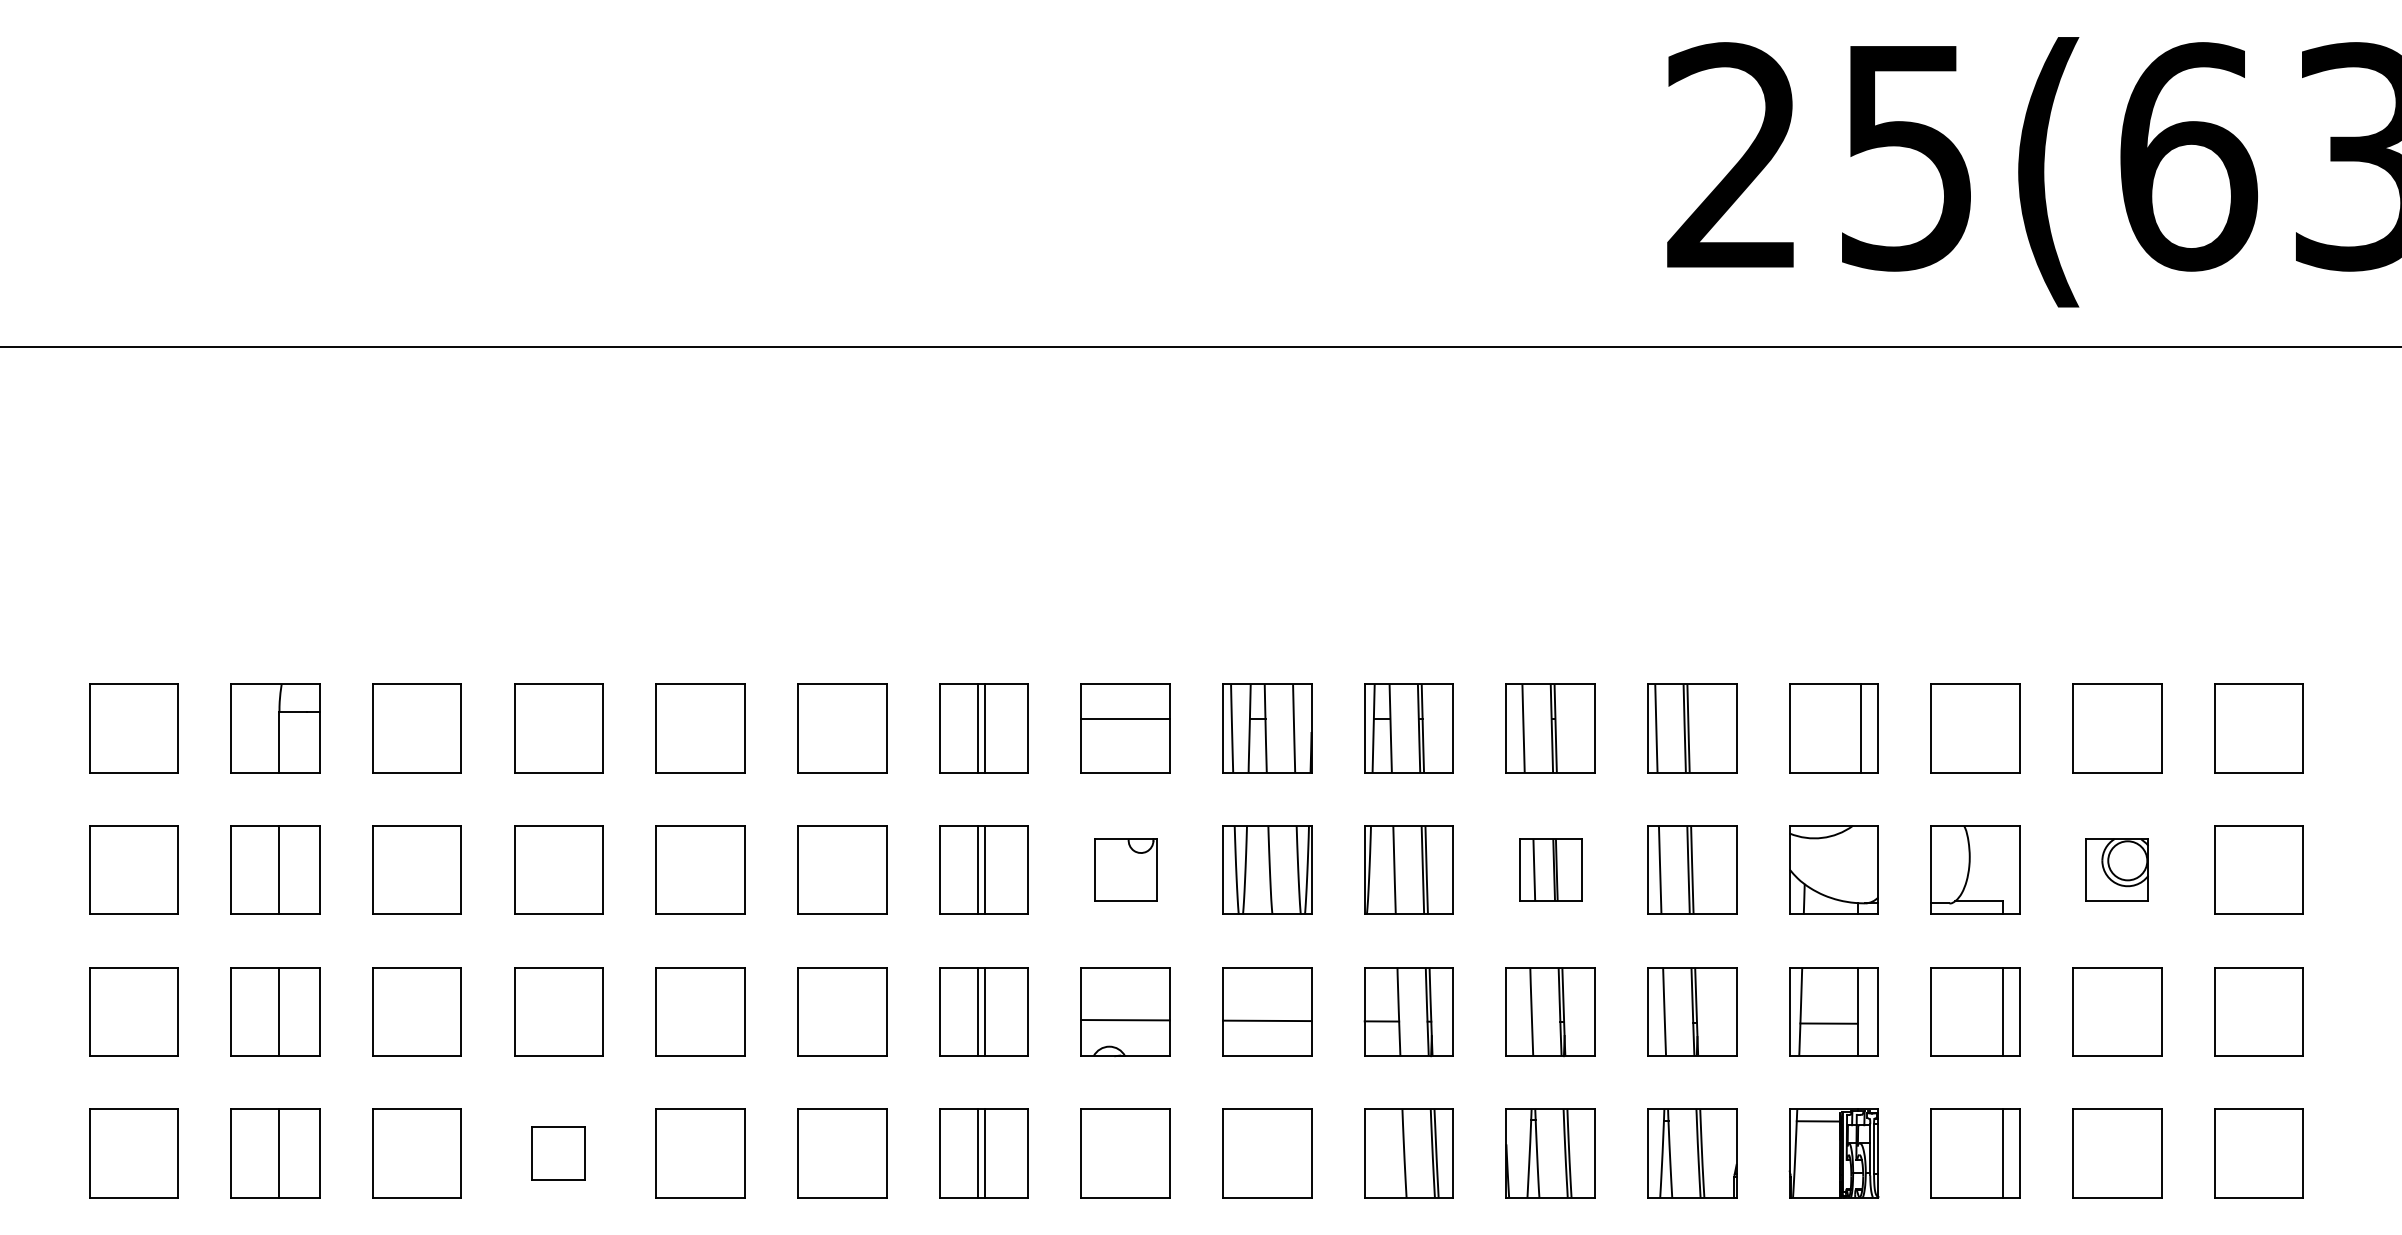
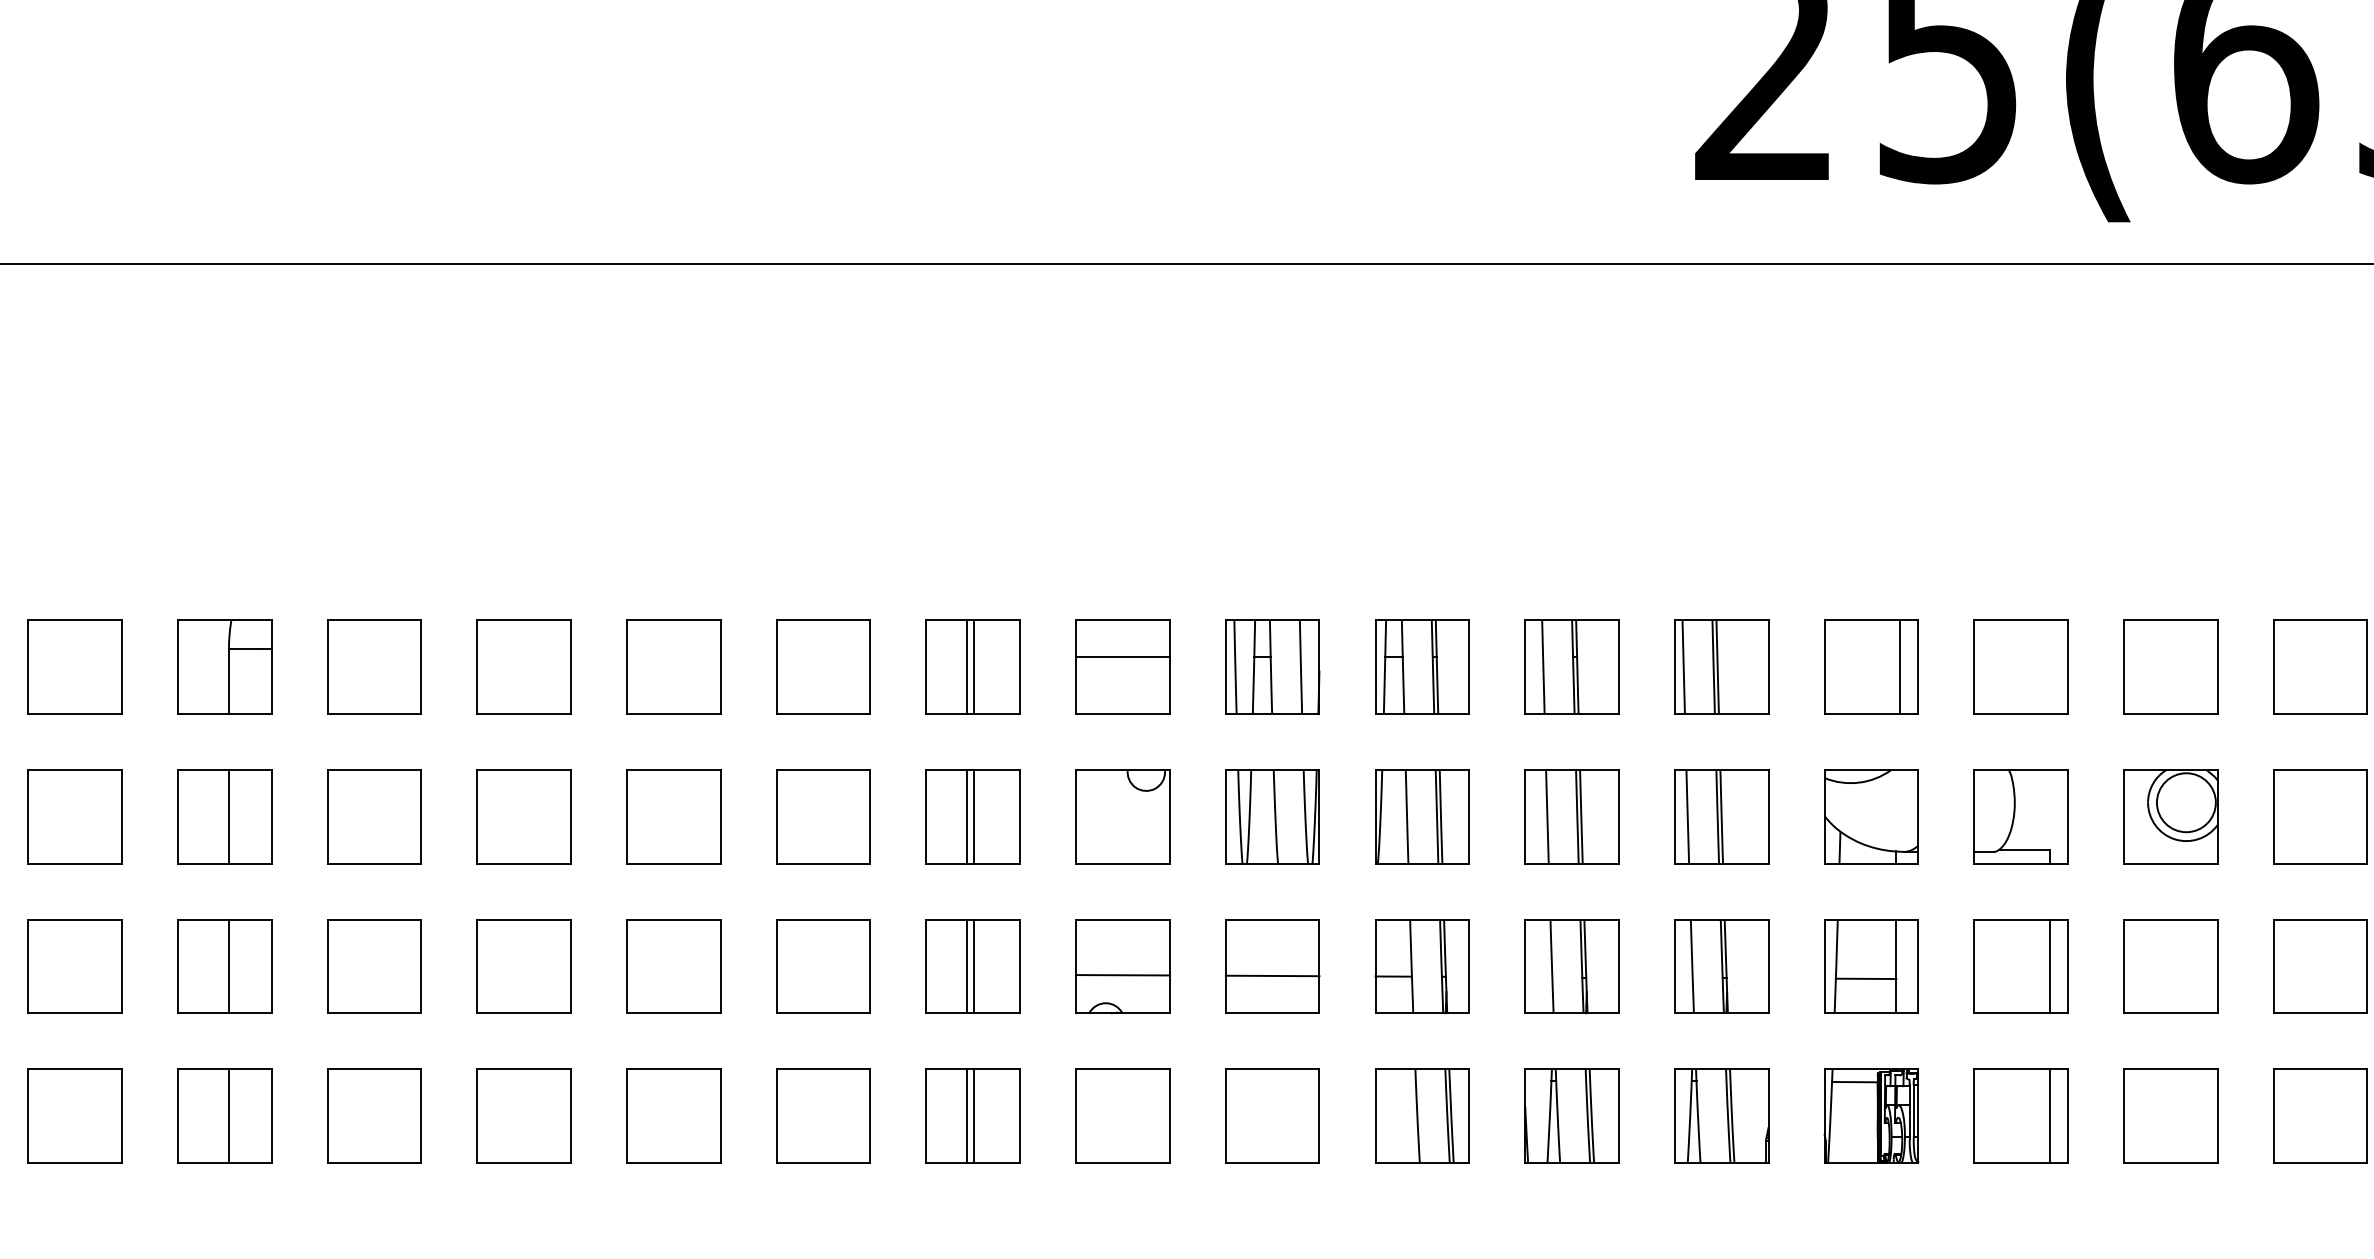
part: (1125, 869) -> (1122, 816), size x1.43
part: (1550, 869) -> (1571, 816), size x1.43
part: (2117, 869) -> (2170, 816), size x1.43
part: (558, 1153) -> (523, 1116), size x1.67

